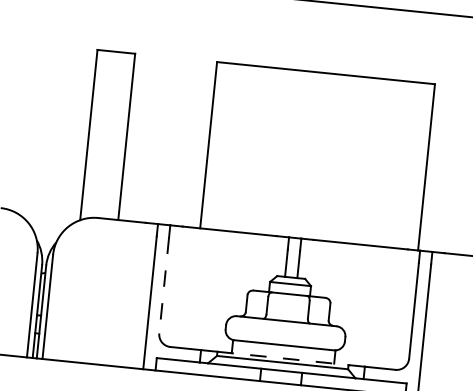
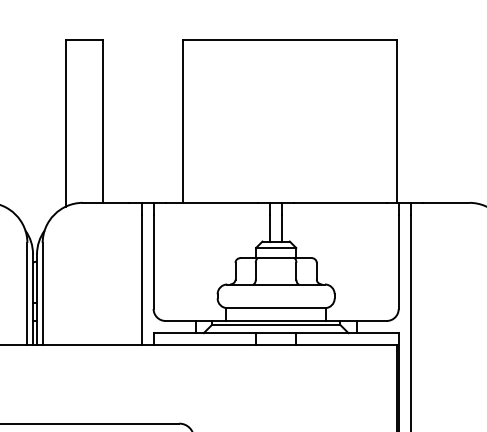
line: (164, 286) -> (153, 262), dashed -> solid
line: (283, 357) -> (276, 320), dashed -> solid

